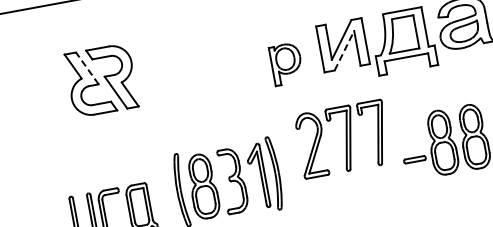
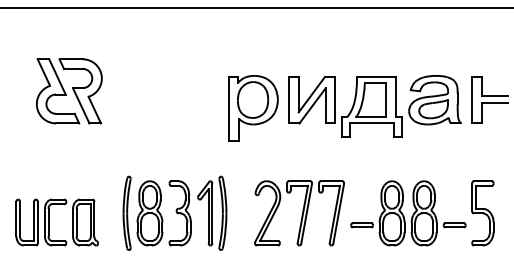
line: (344, 50) -> (312, 105), dashed -> solid
part: (286, 64) -> (253, 108), size x1.67
line: (87, 68) -> (57, 76), dashed -> solid
part: (343, 139) -> (299, 213), moved

